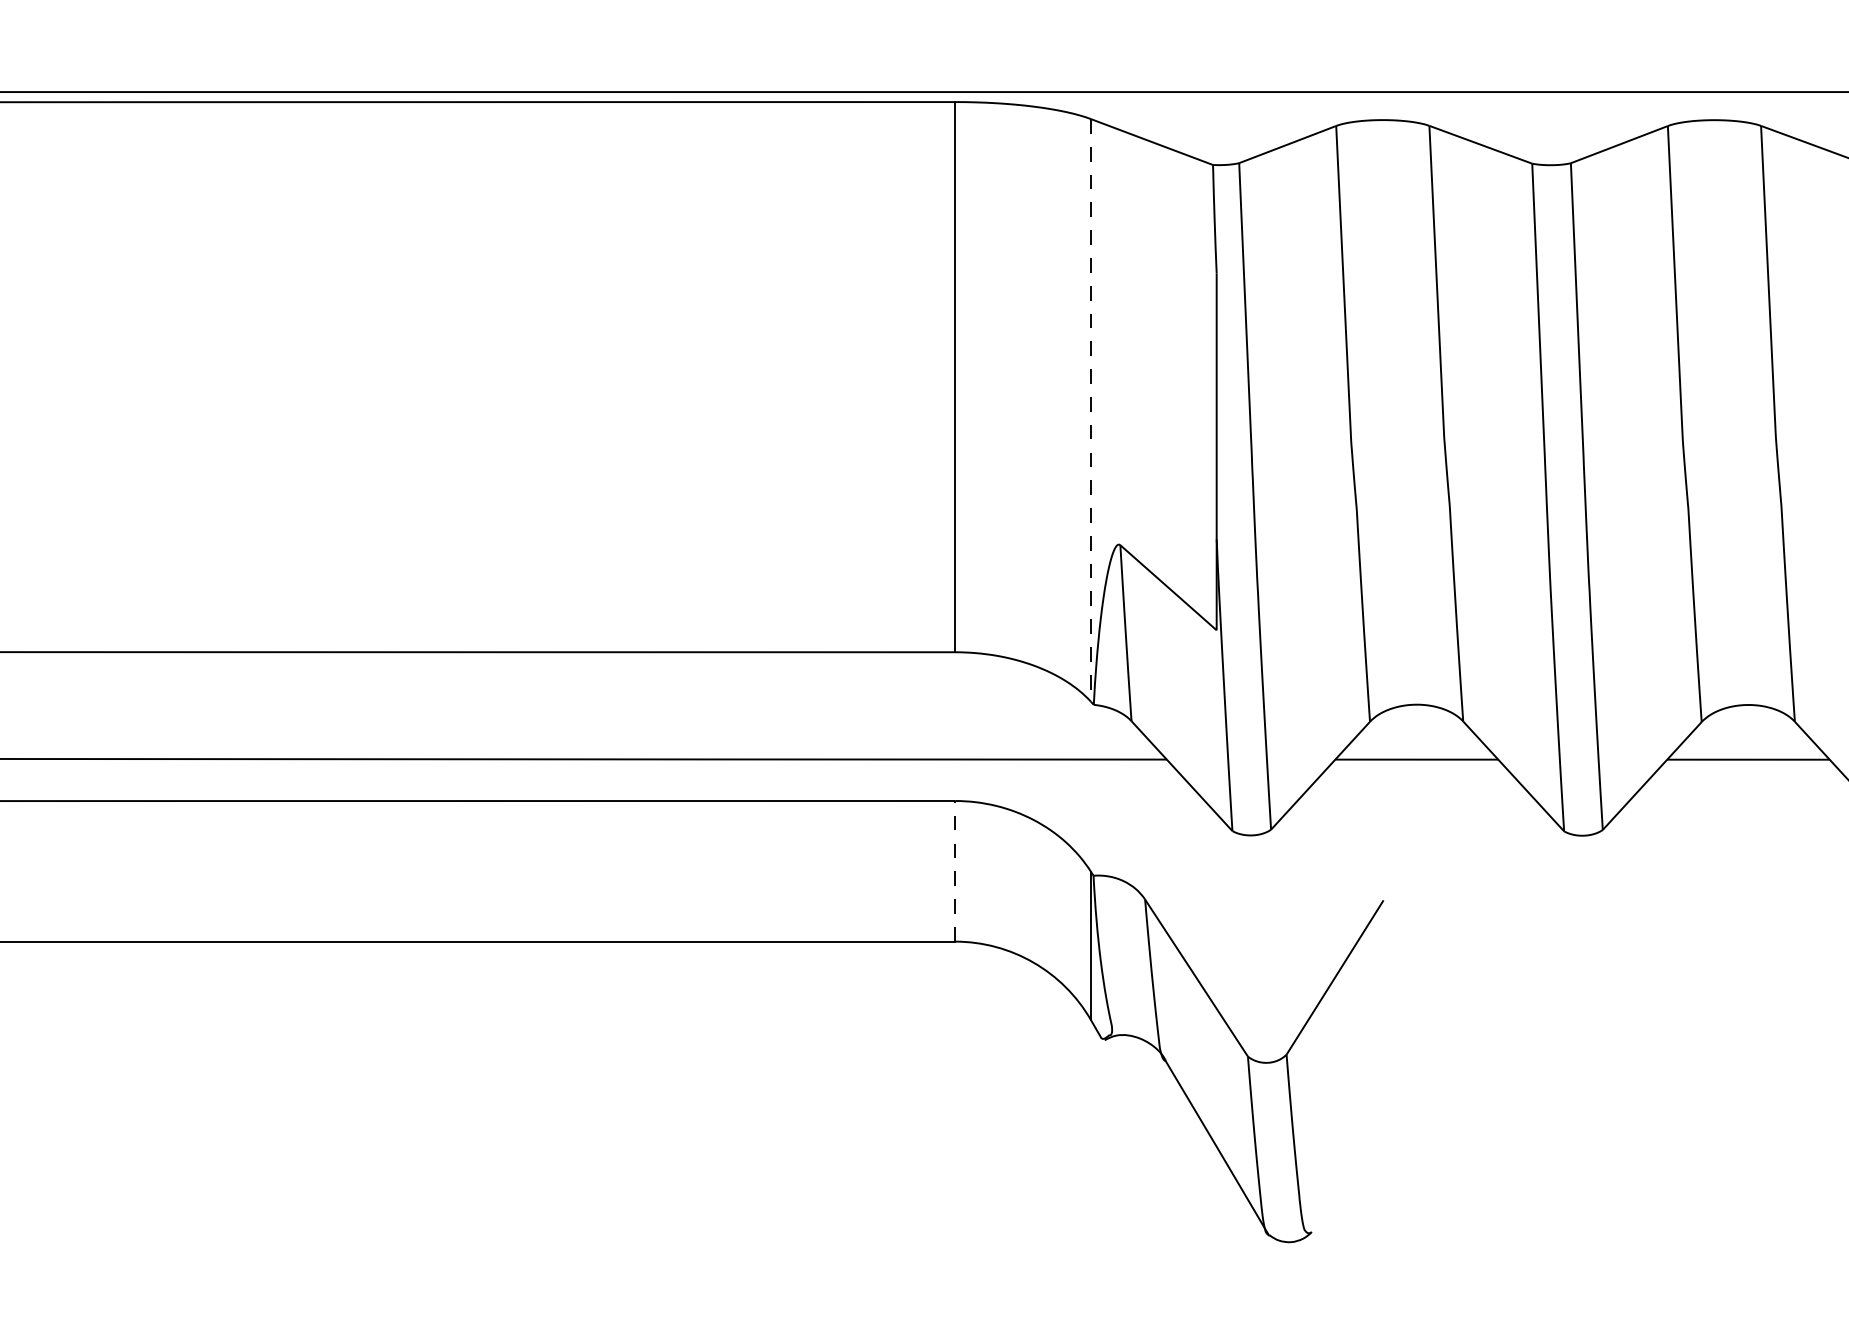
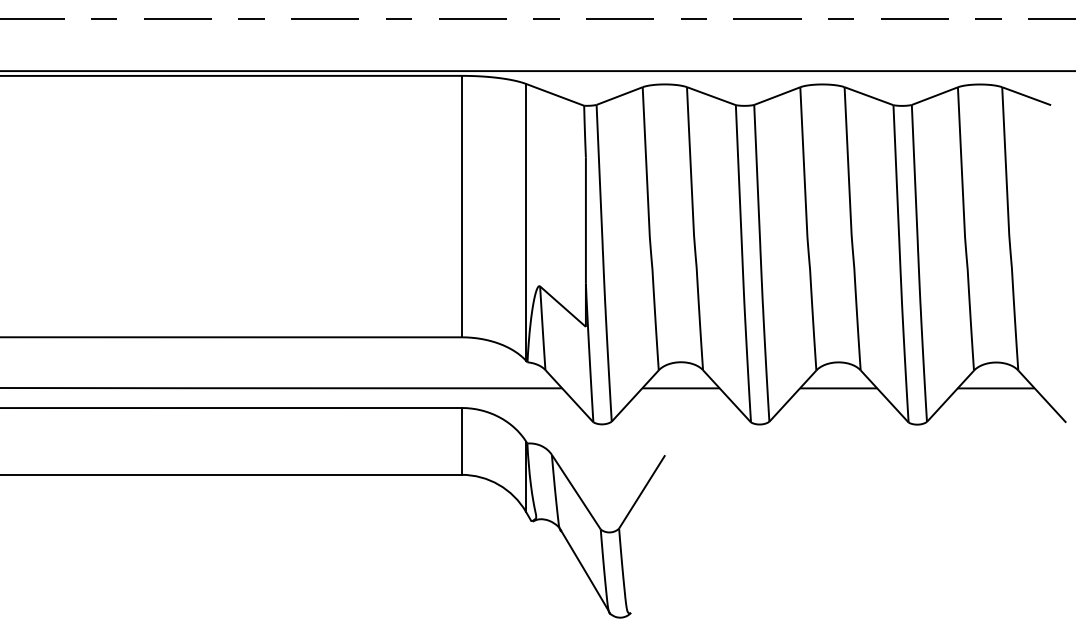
line: (1091, 410) -> (526, 222), dashed -> solid
line: (954, 869) -> (461, 440), dashed -> solid

